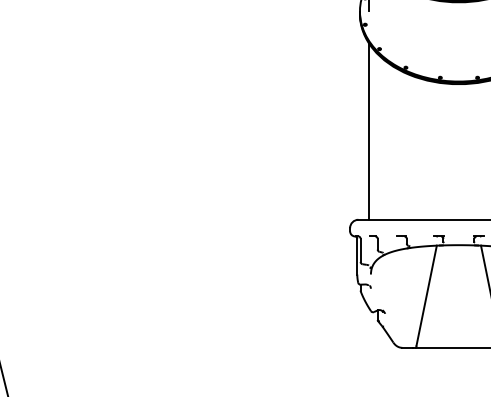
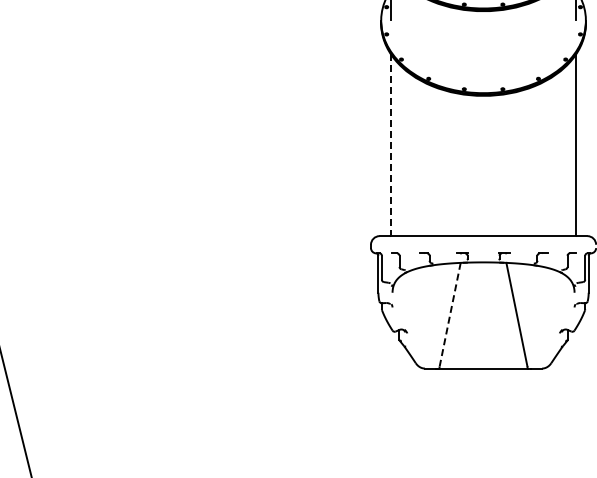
line: (368, 131) -> (390, 144), solid -> dashed
line: (426, 295) -> (450, 314), solid -> dashed

